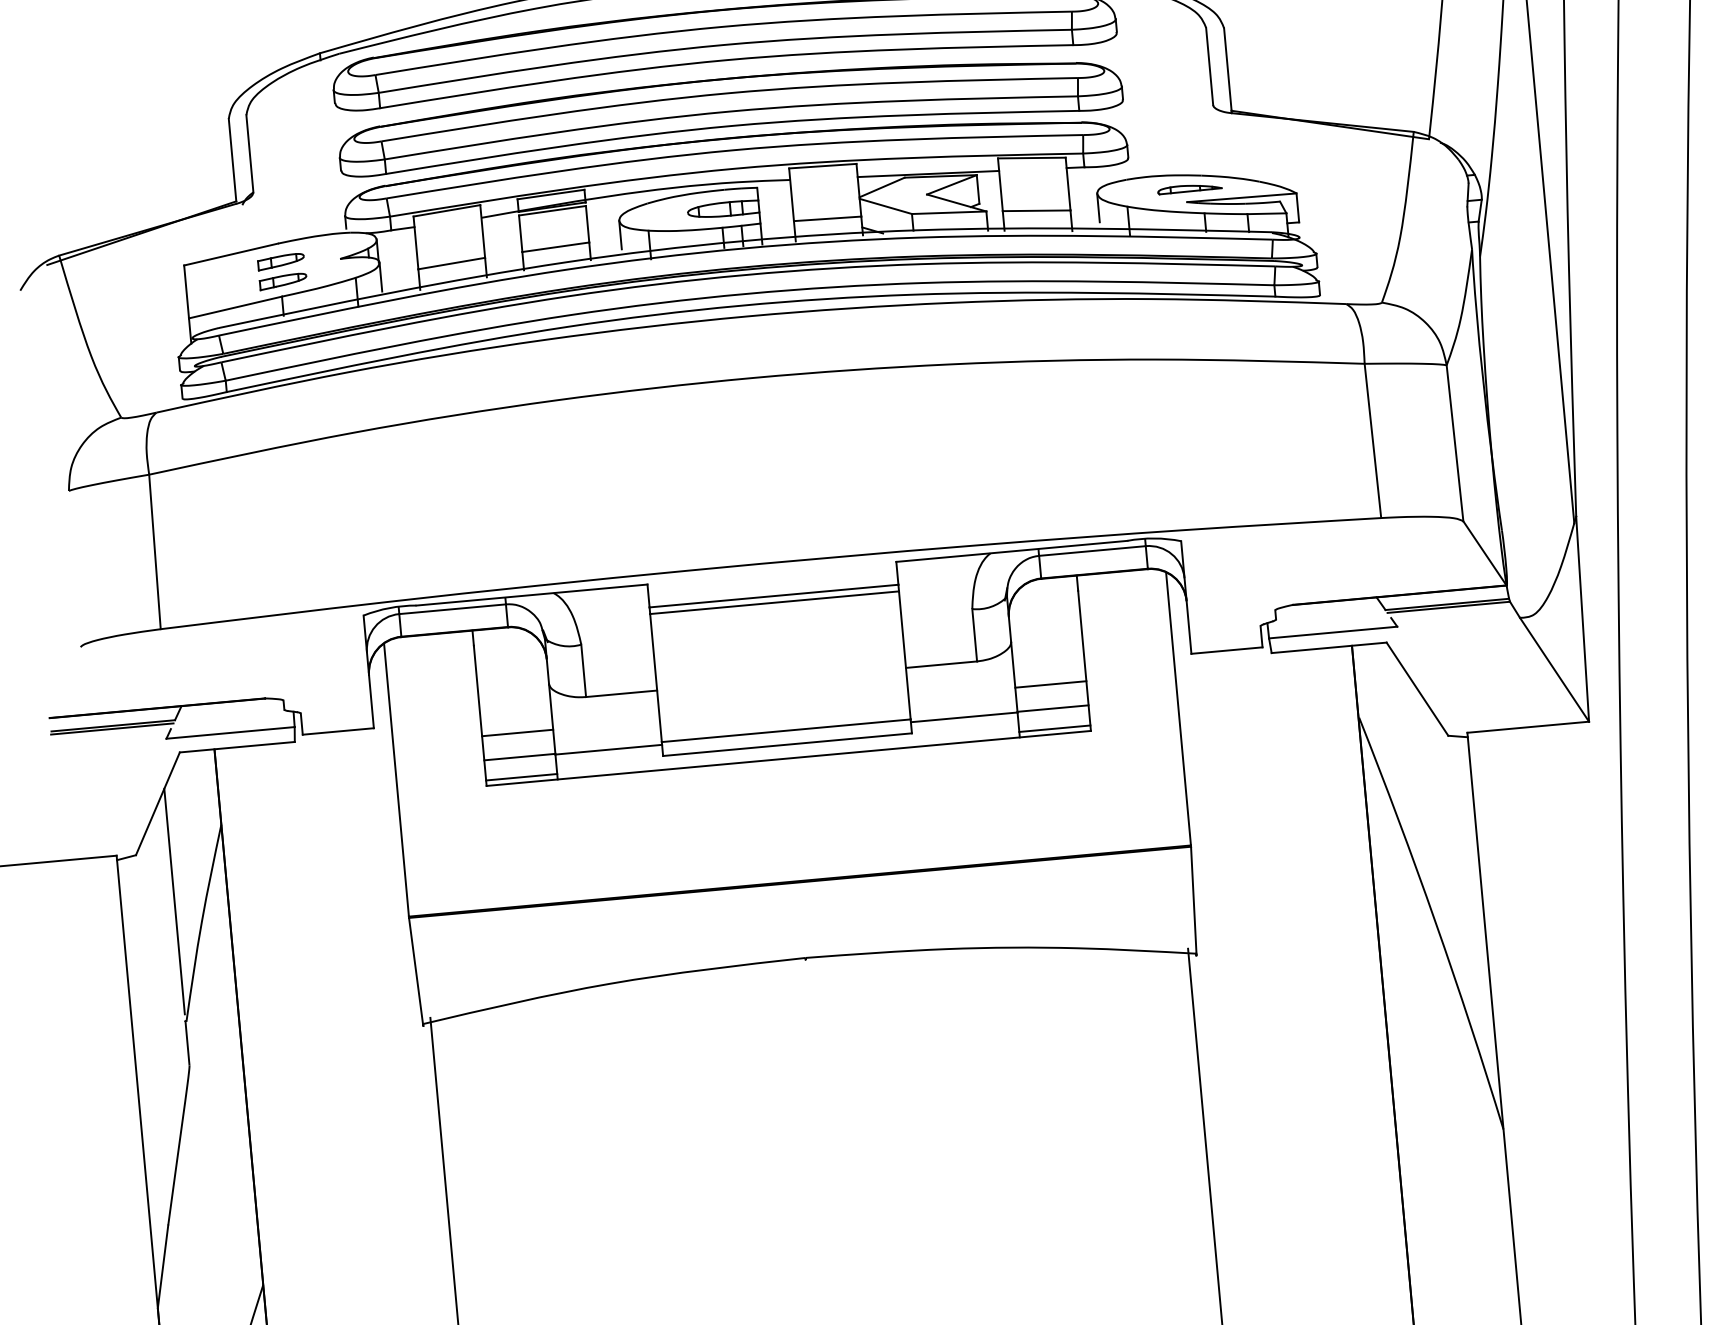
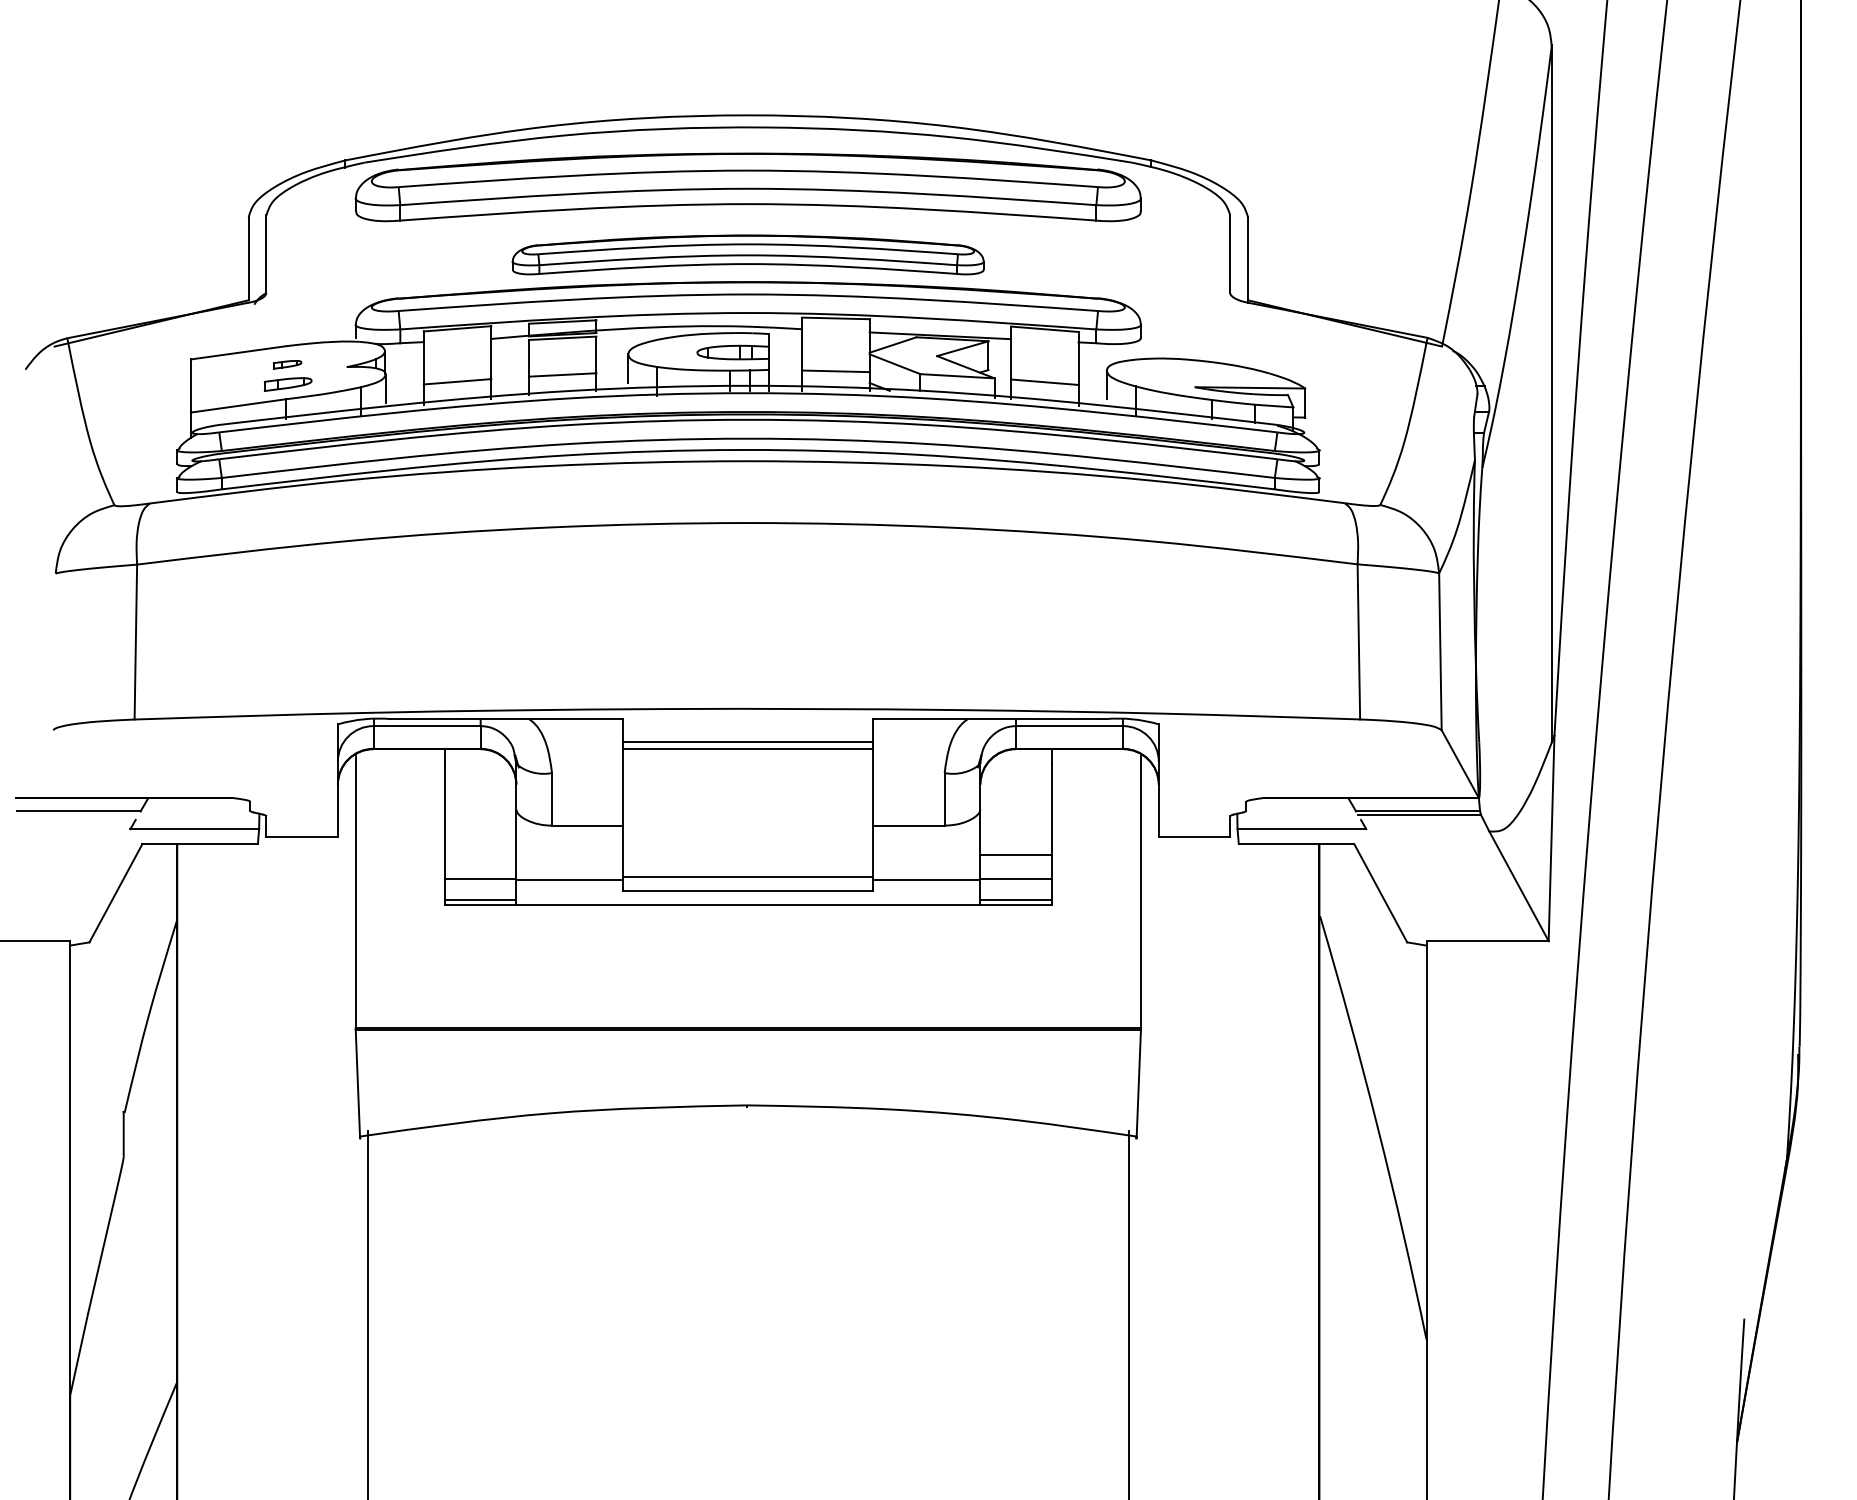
part: (728, 110) -> (747, 254), size x0.6
part: (1189, 188) -> (1199, 373), removed
part: (280, 261) -> (287, 364), size x0.6
line: (111, 729) -> (76, 814), removed
line: (517, 733) -> (480, 855), removed
line: (174, 901) -> (123, 991), removed

